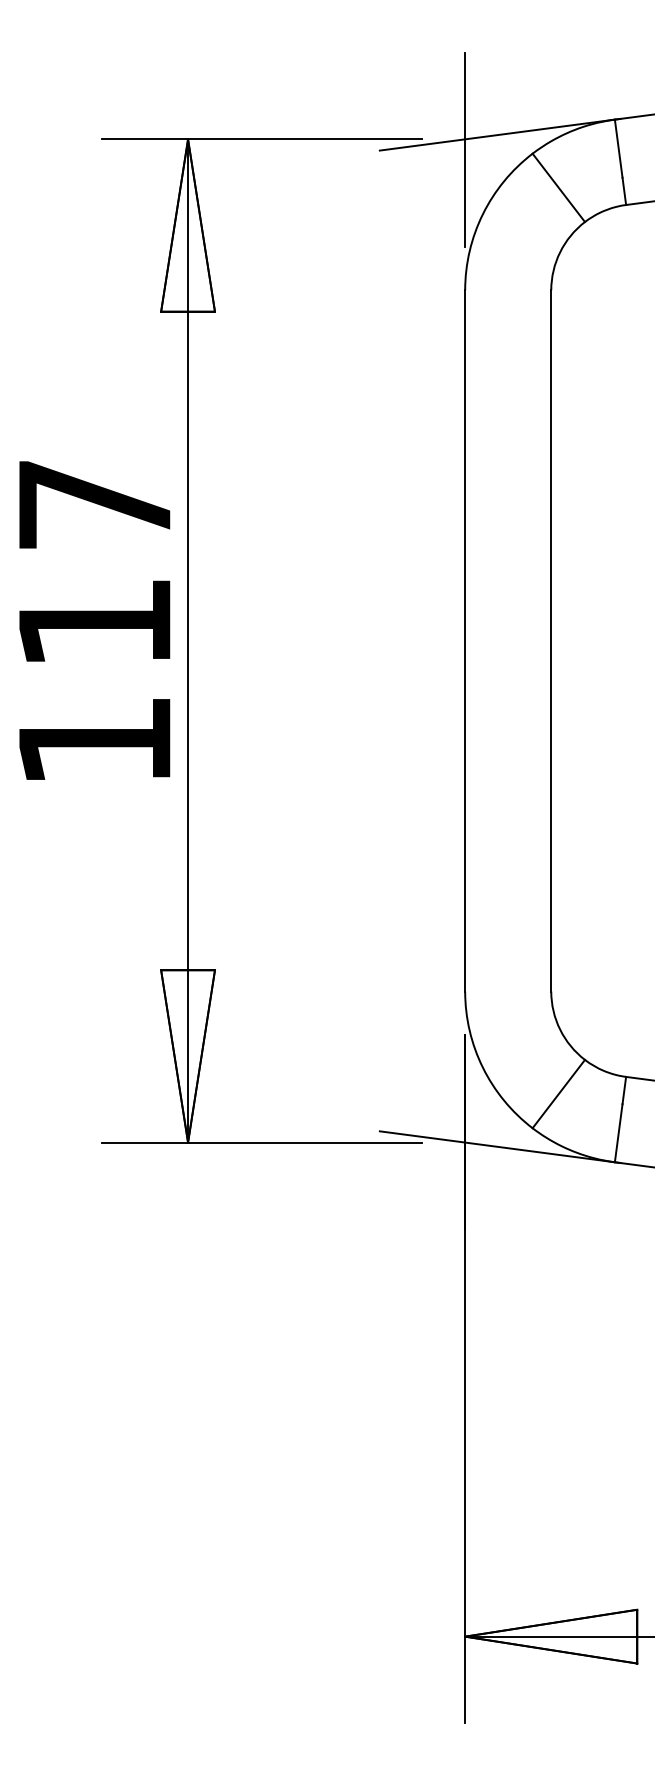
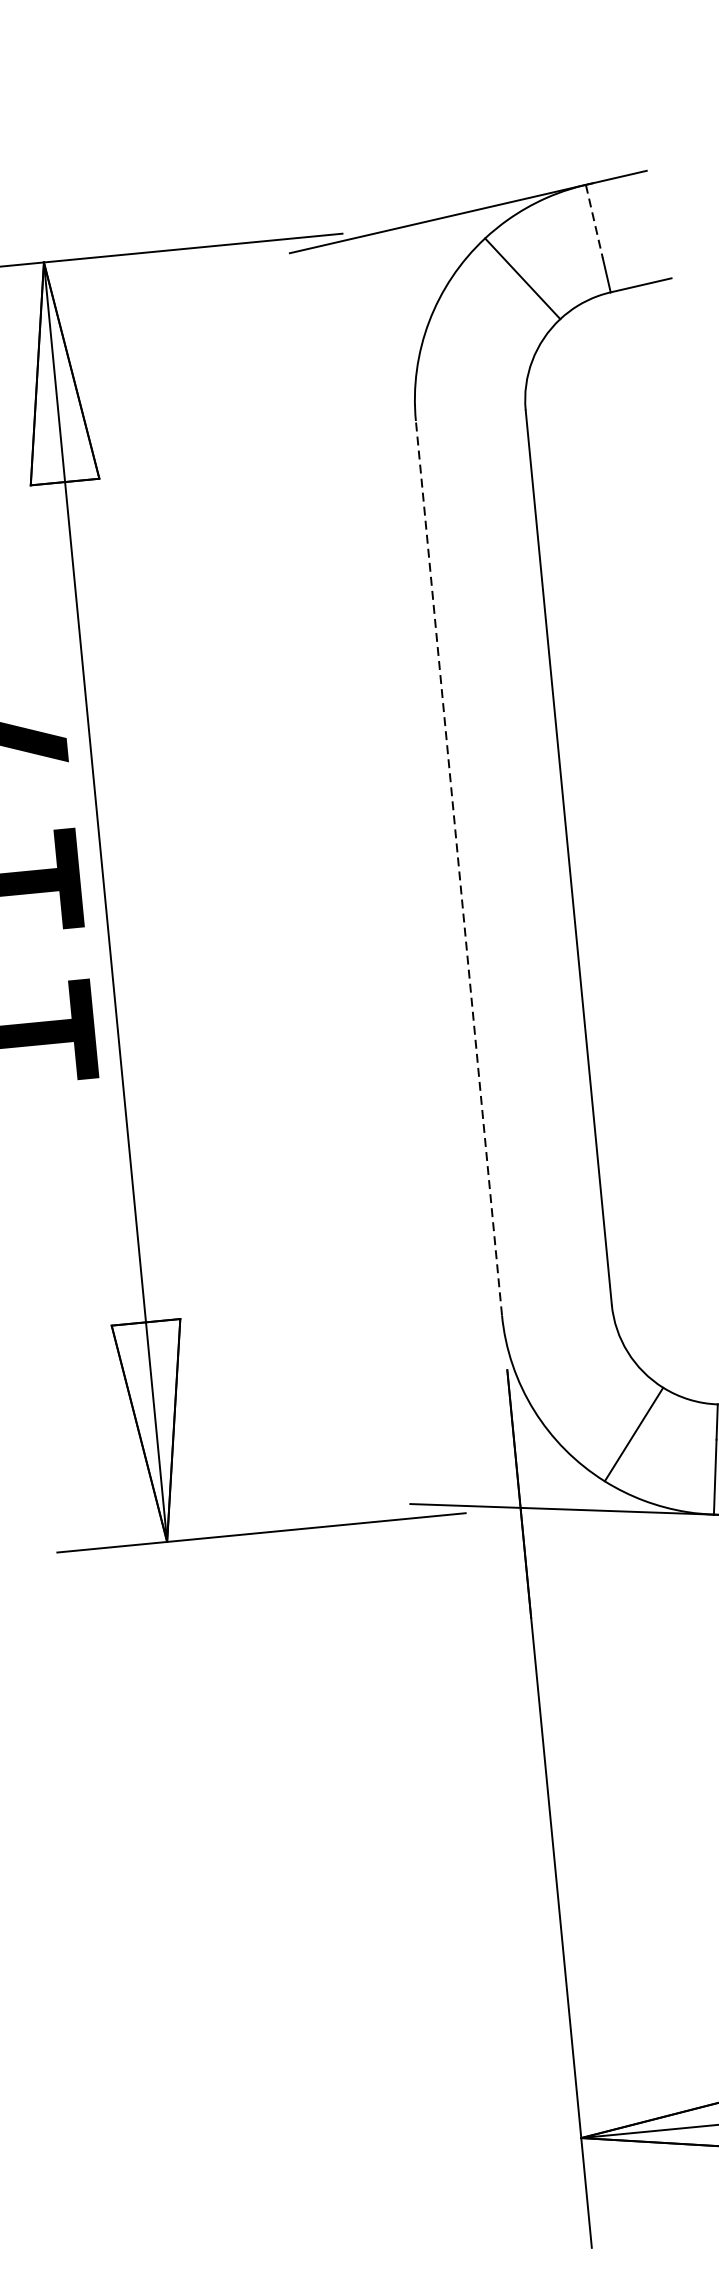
line: (618, 149) -> (594, 222), solid -> dashed
line: (465, 150) -> (399, 242), removed
line: (465, 640) -> (459, 867), solid -> dashed

